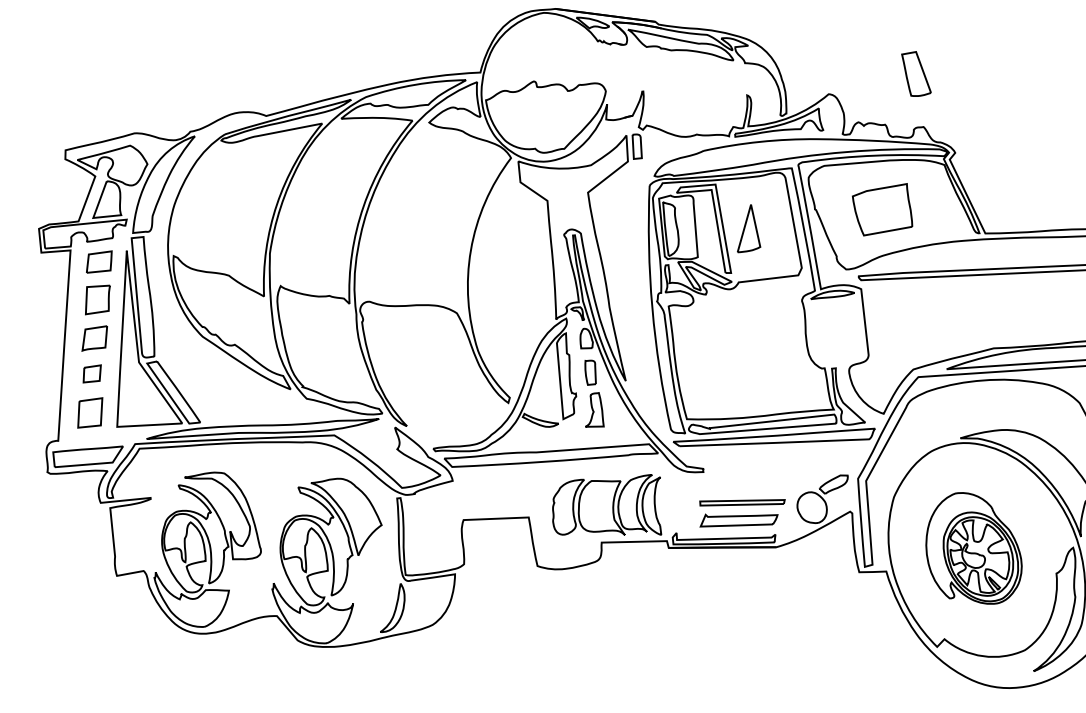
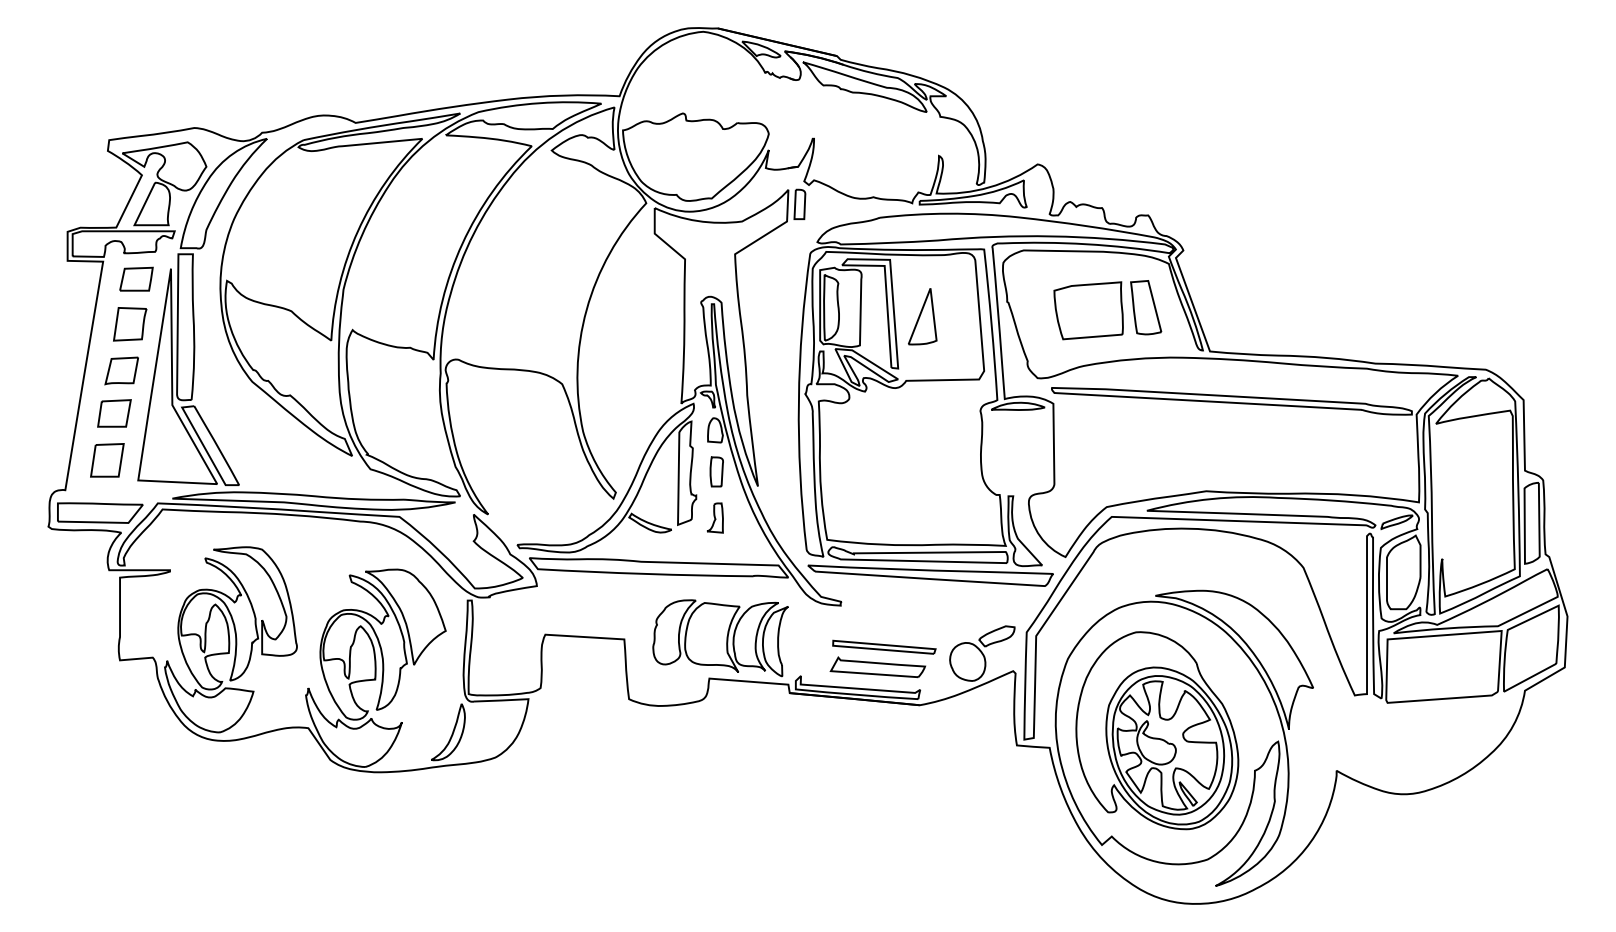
part: (916, 73) -> (1146, 307), moved
part: (92, 373) -> (114, 413), size x1.43
part: (593, 410) -> (715, 517), size x0.71
part: (973, 548) -> (1157, 730), size x1.43

